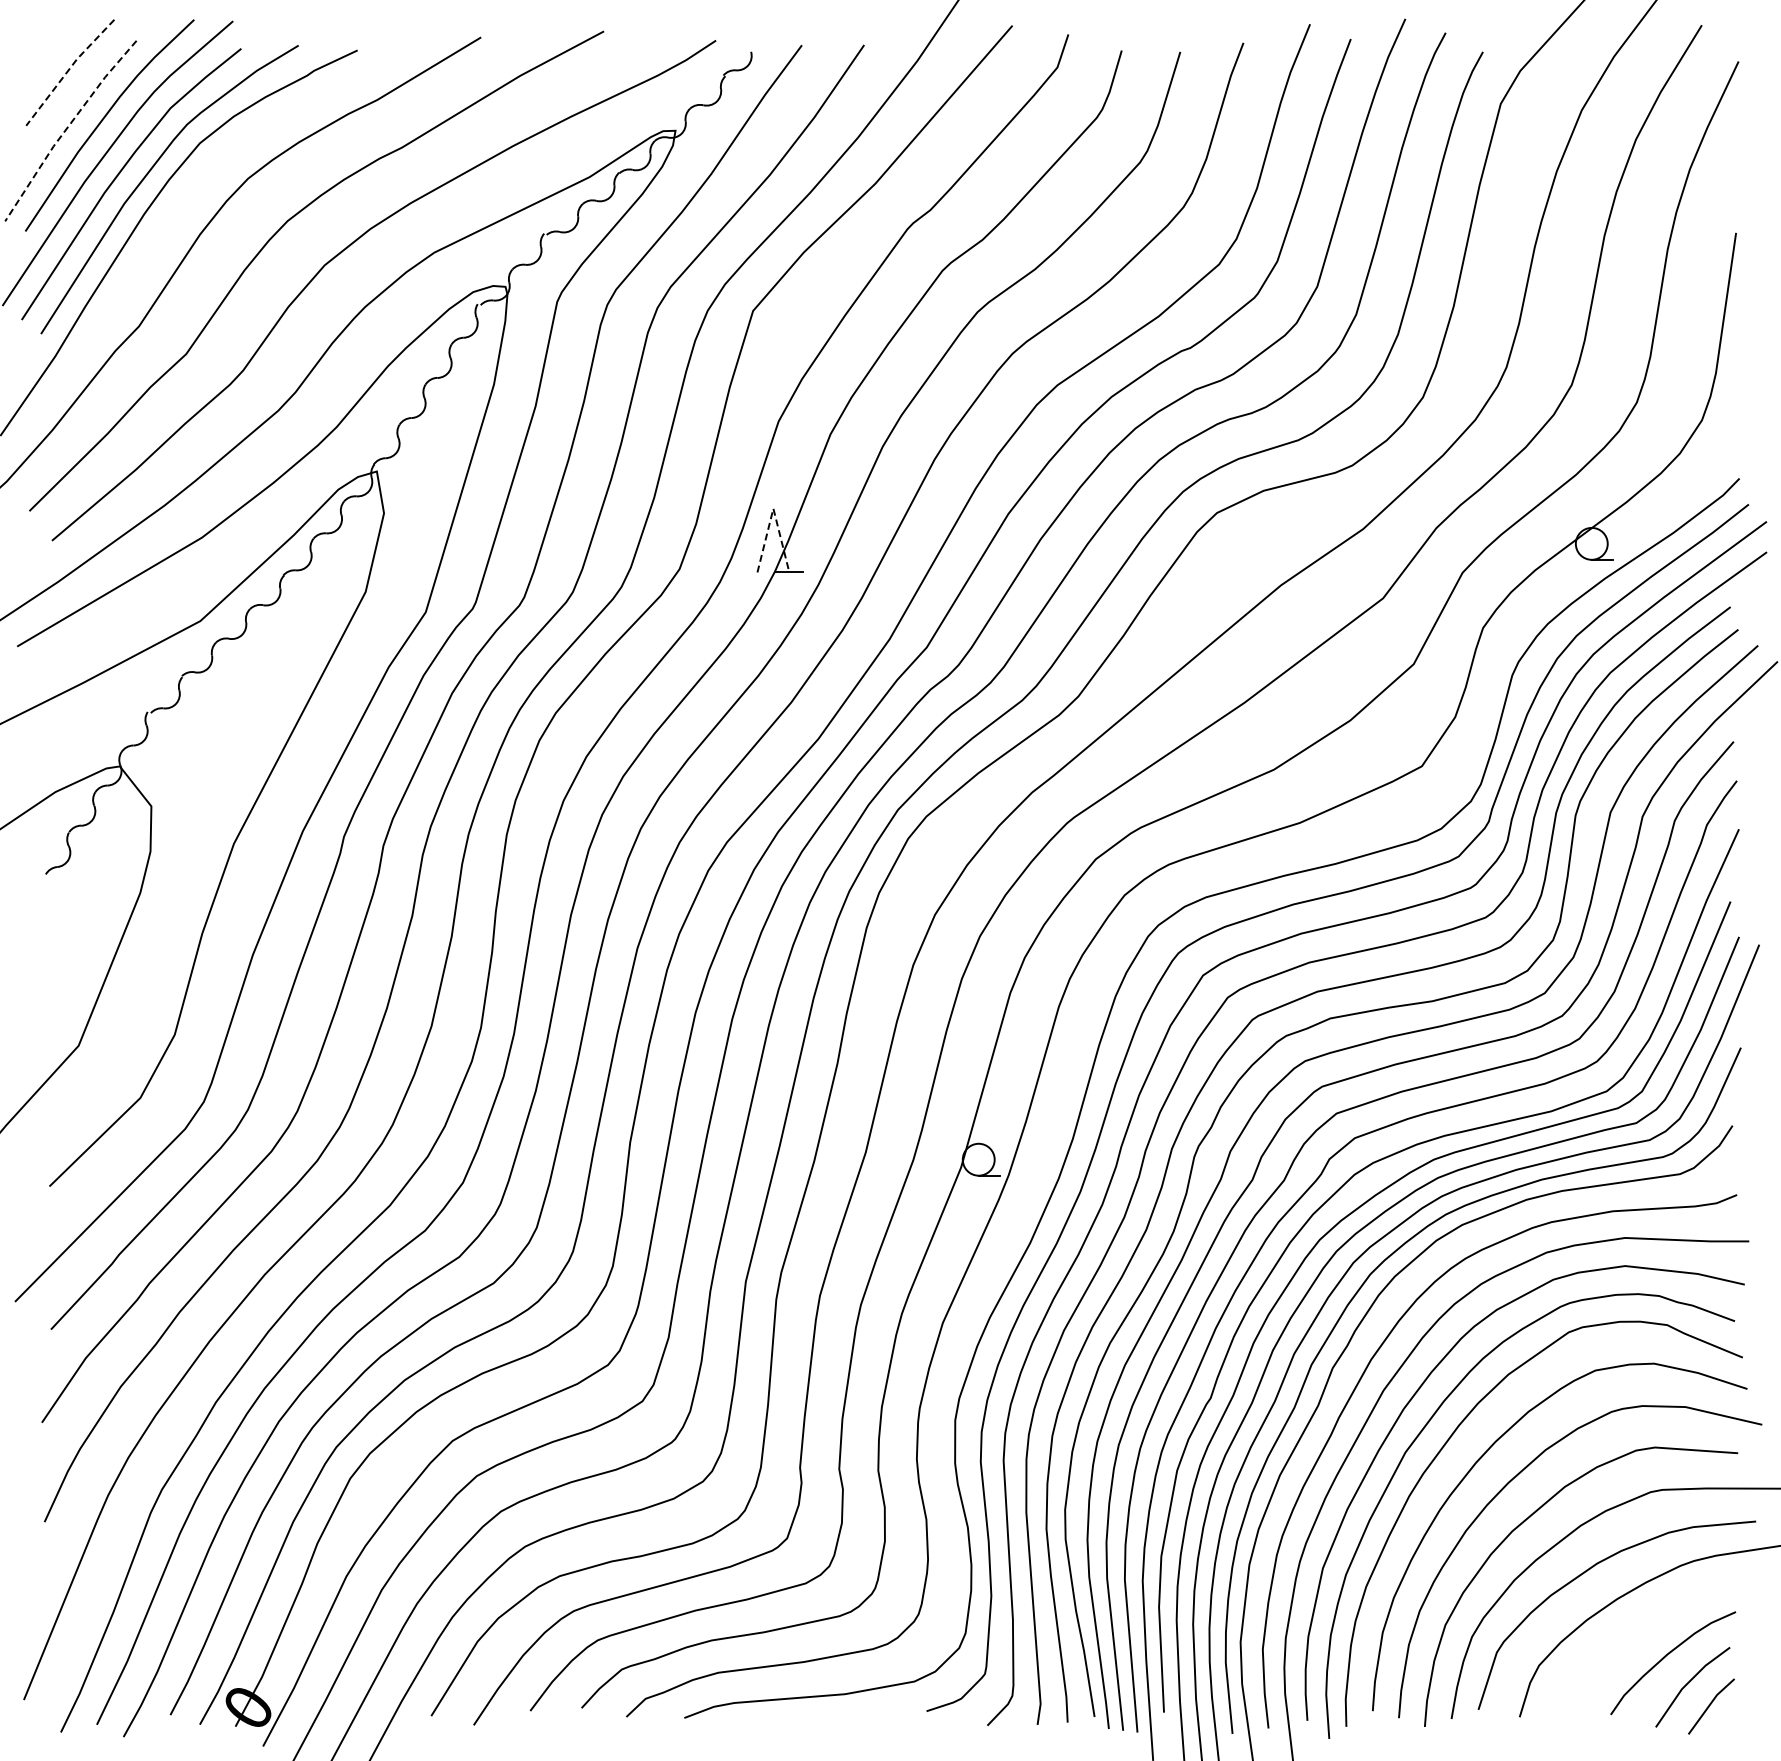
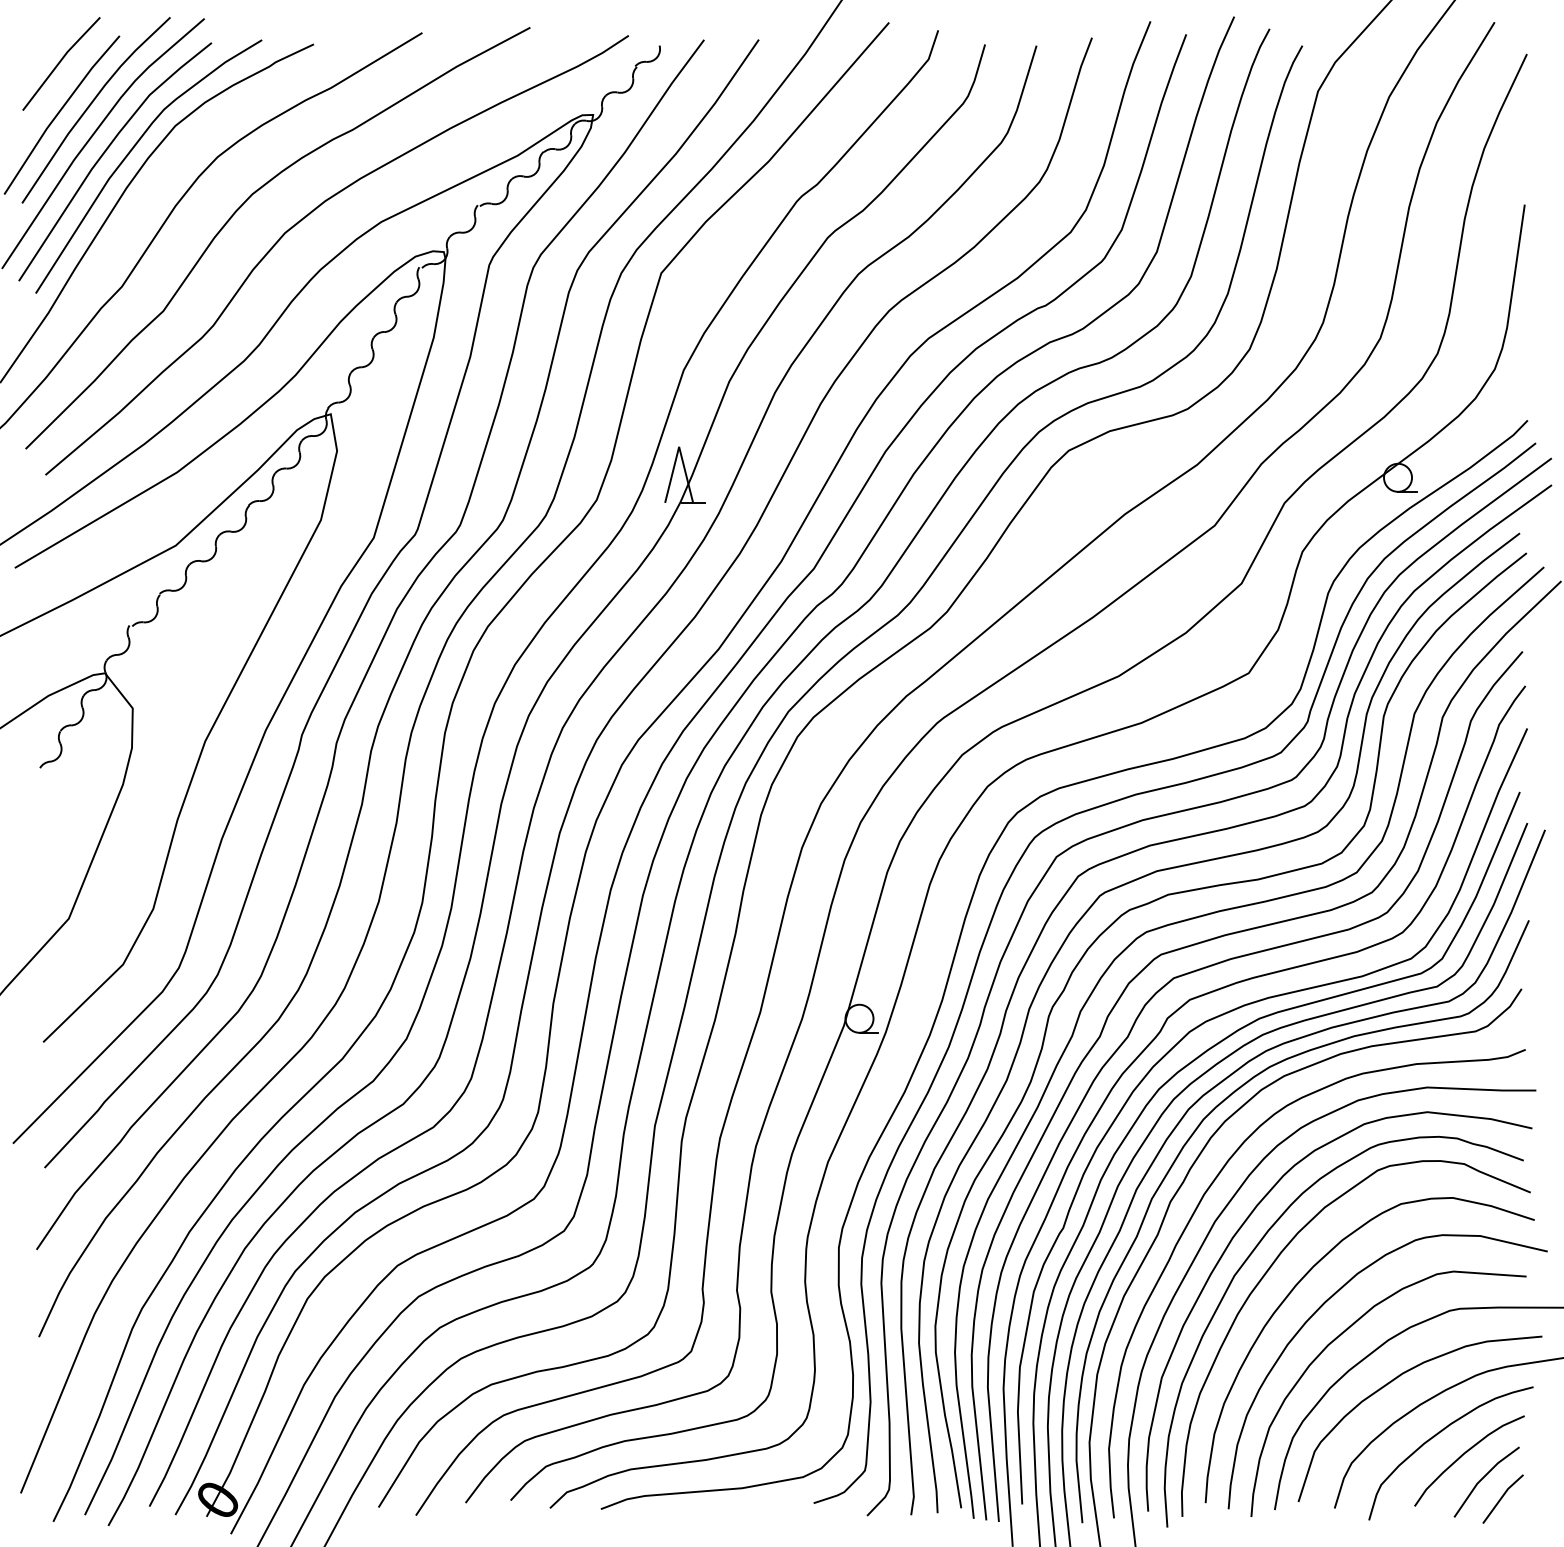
line: (68, 70) -> (59, 61), dashed -> solid
line: (66, 128) -> (58, 112), dashed -> solid
line: (773, 508) -> (679, 446), dashed -> solid
curve: (1638, 1632) -> (1439, 1434), added

